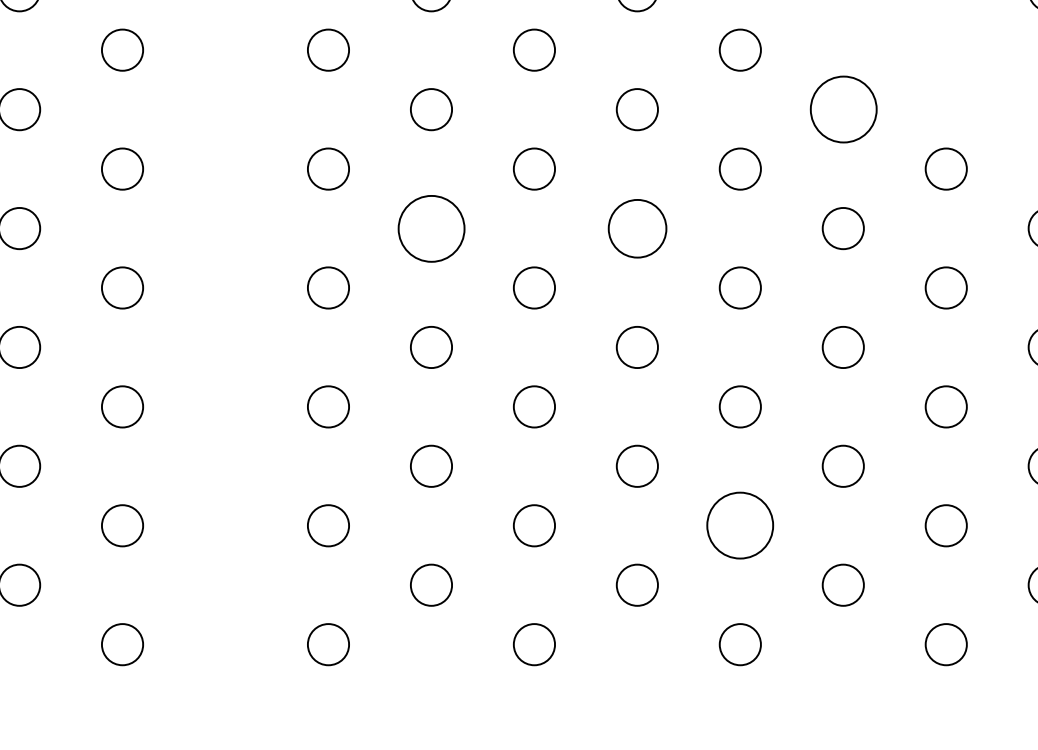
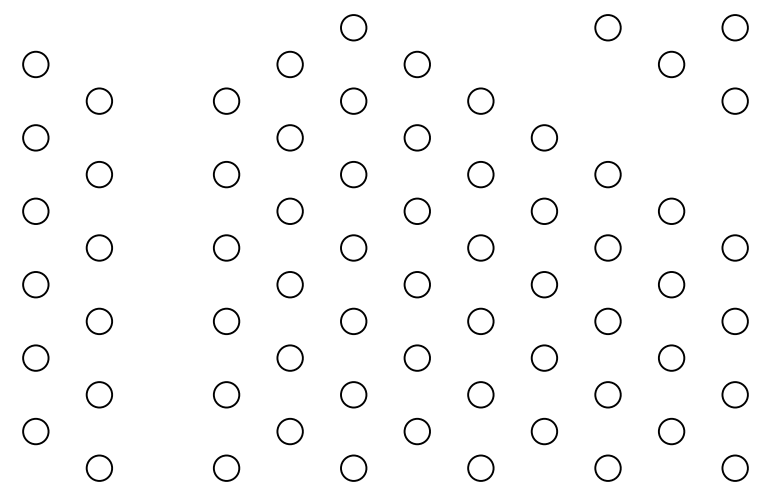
circle: (841, 109) -> (543, 137), size x0.62
circle: (430, 227) -> (289, 210), size x0.62
circle: (636, 227) -> (416, 210), size x0.71
circle: (739, 525) -> (480, 394), size x0.62

